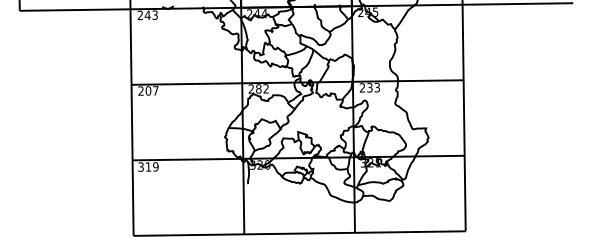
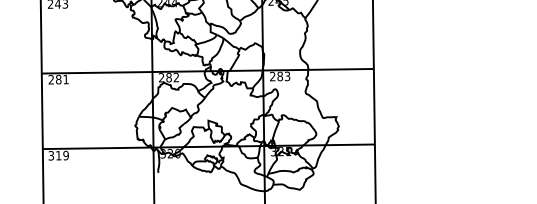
text: (369, 87) -> (279, 76), 233 -> 283
text: (151, 90) -> (61, 79), 207 -> 281

